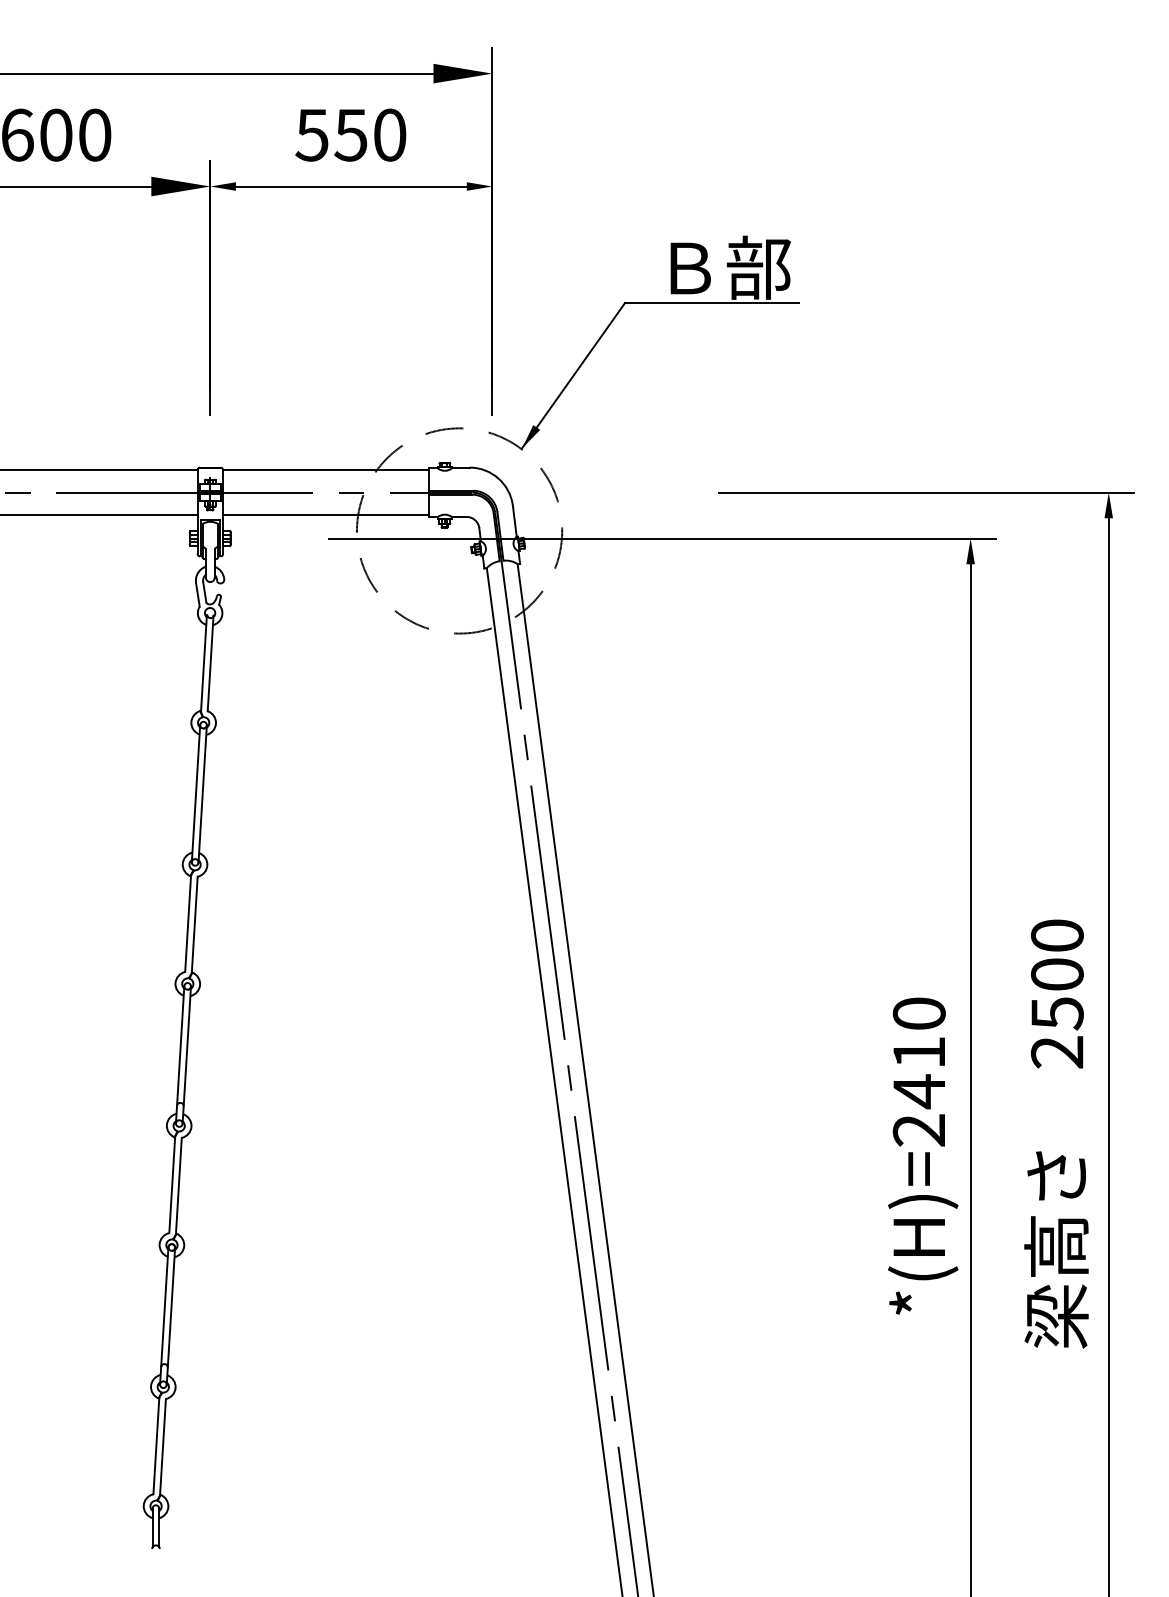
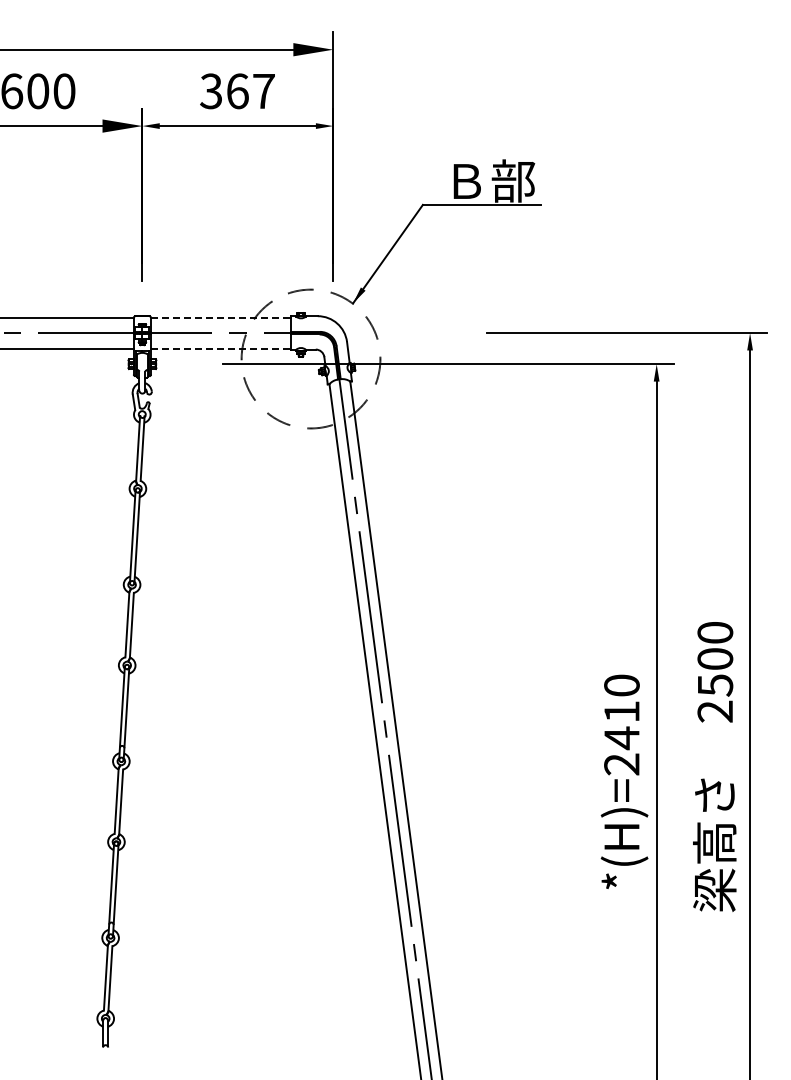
text: (350, 135) -> (237, 91), 550 -> 367
line: (325, 469) -> (220, 317), solid -> dashed
line: (325, 515) -> (220, 348), solid -> dashed

